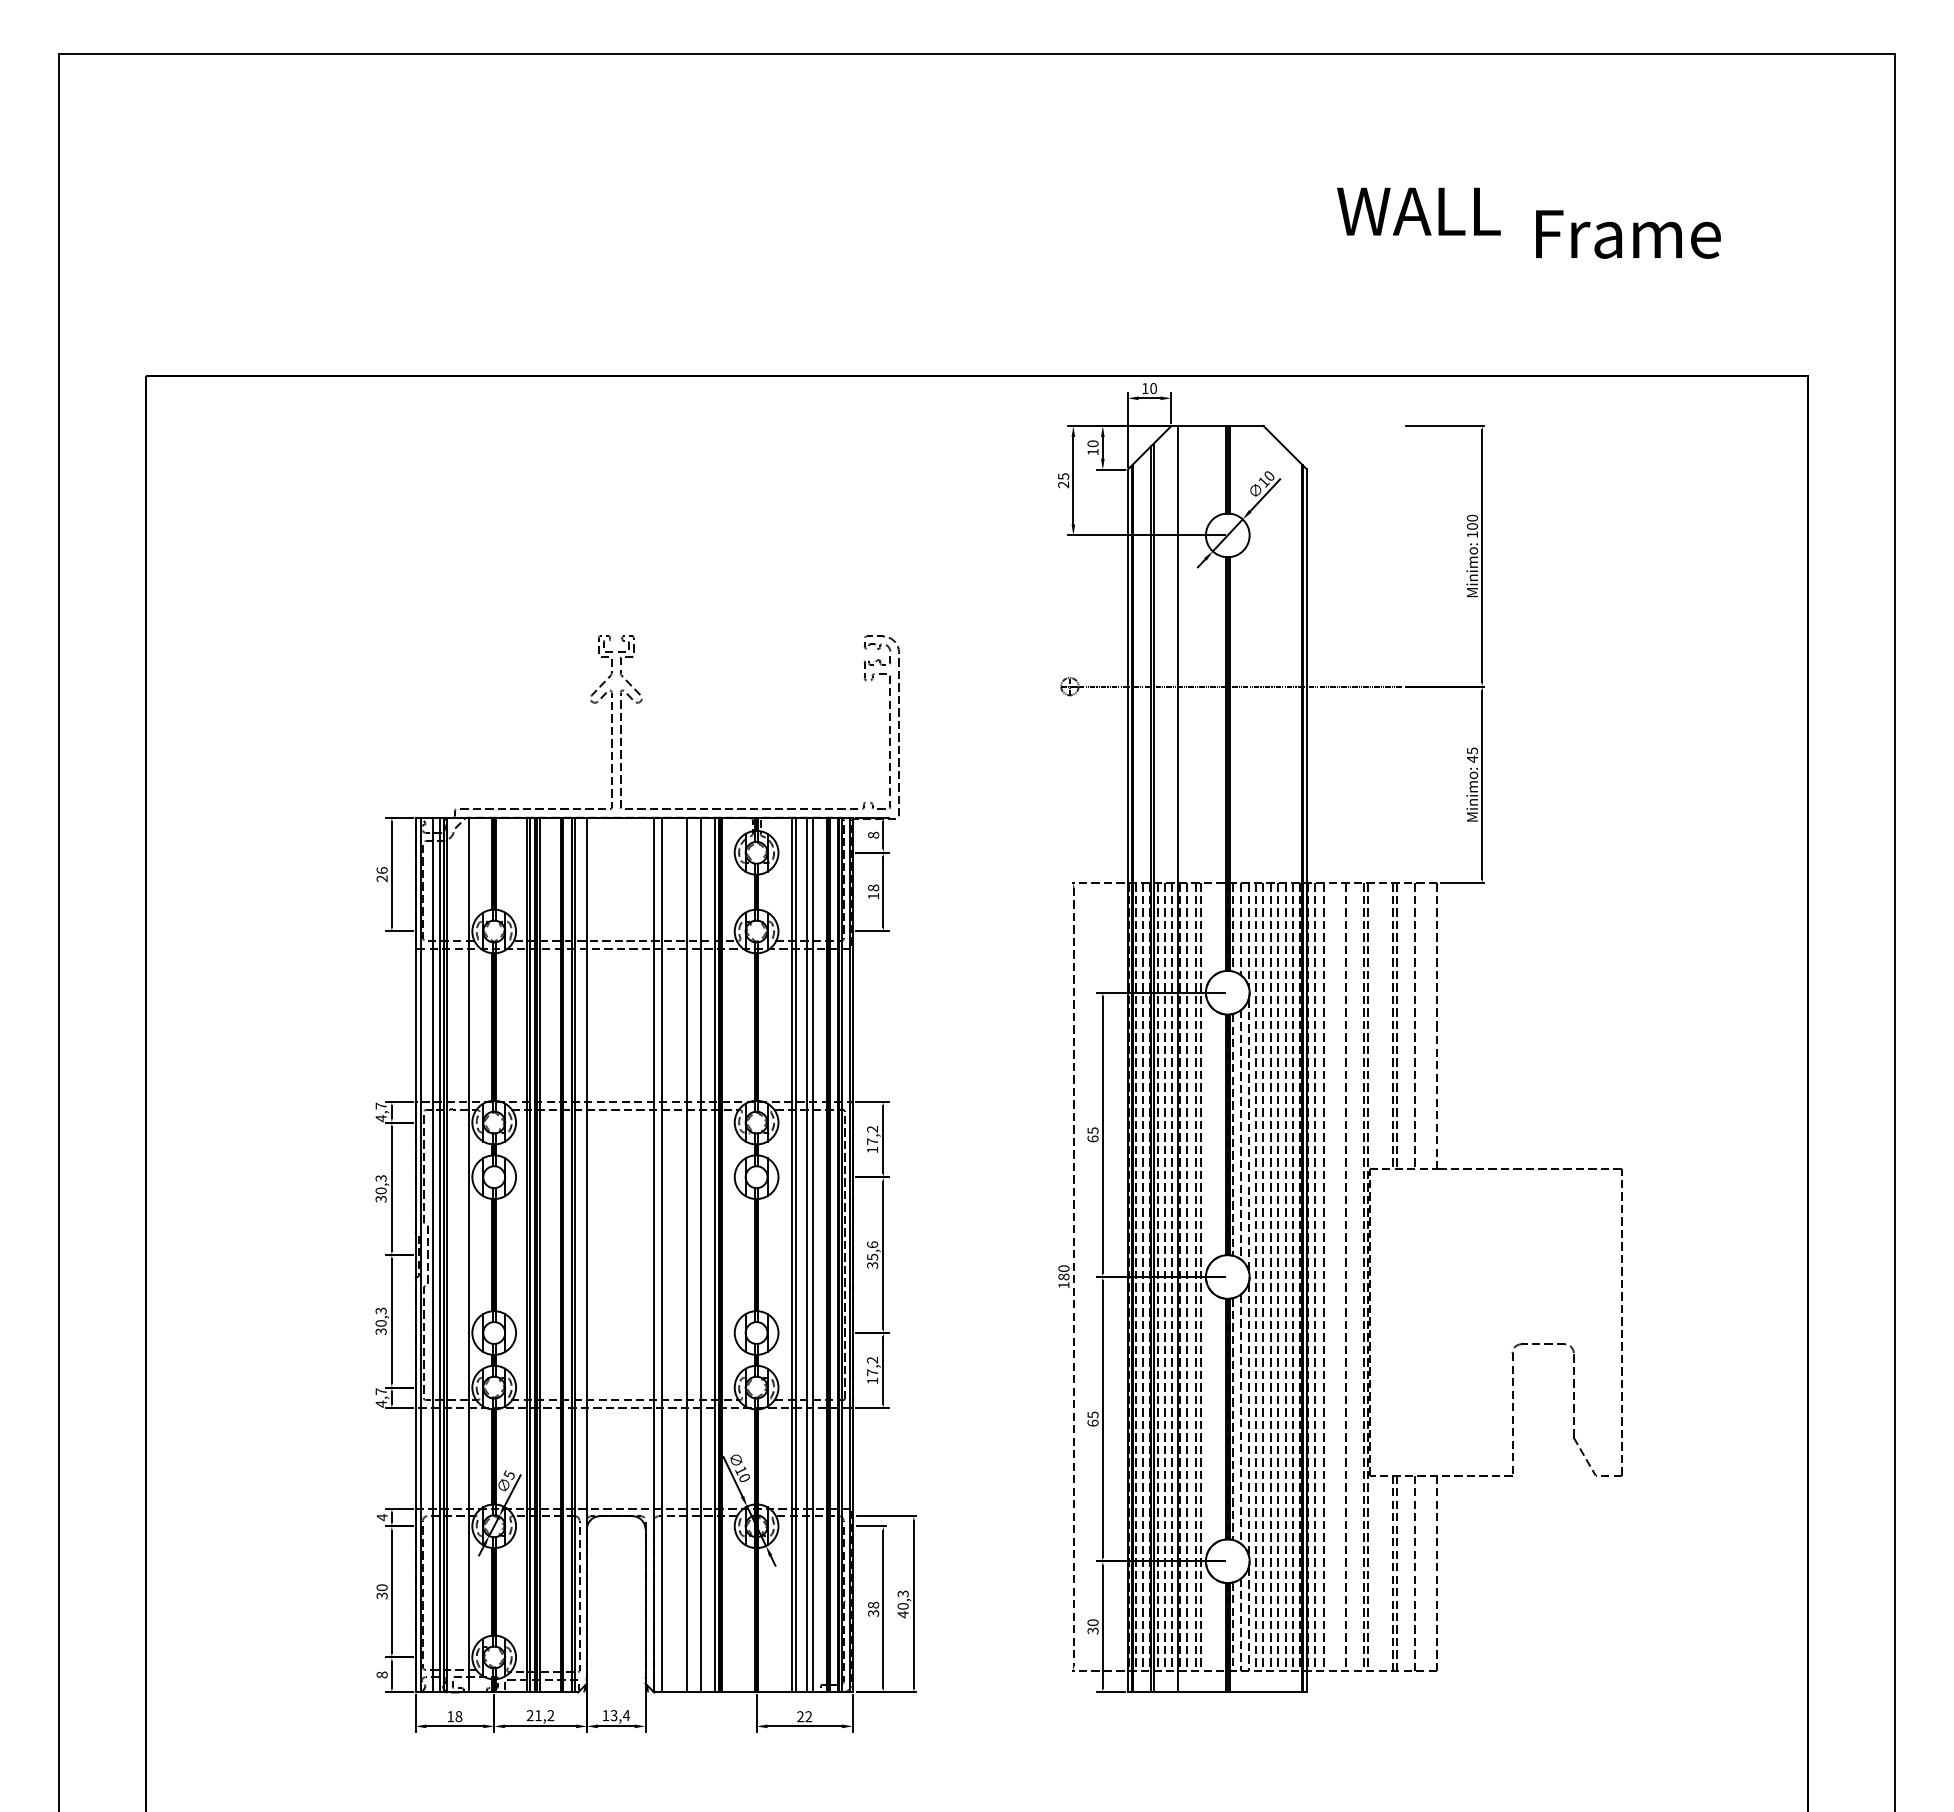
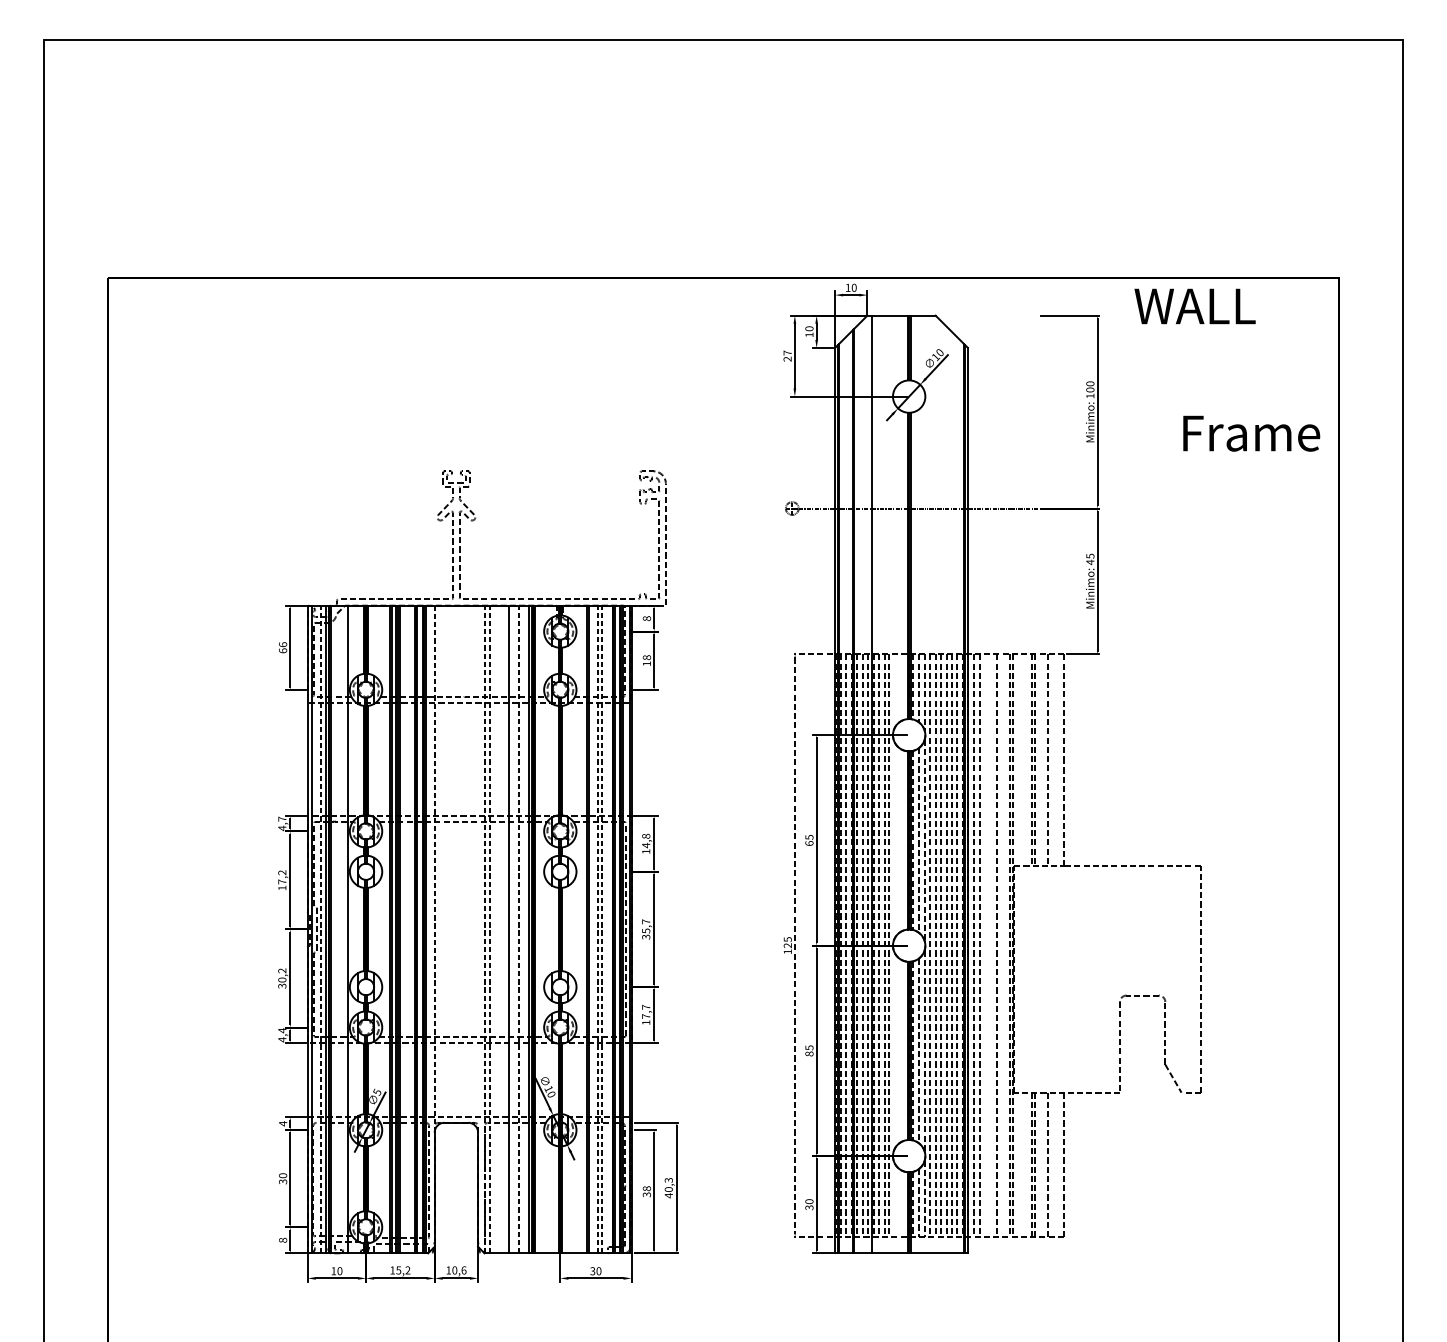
text: (1418, 211) -> (1194, 306), moved
text: (1628, 234) -> (1251, 433), moved
text: (1063, 476) -> (787, 352), 25 -> 27
text: (381, 878) -> (282, 650), 26 -> 66
text: (872, 1135) -> (646, 840), 17,2 -> 14,8
line: (586, 1173) -> (434, 869), solid -> dashed
text: (380, 1188) -> (281, 880), 30,3 -> 17,2
text: (872, 1244) -> (646, 921), 35,6 -> 35,7
line: (432, 1254) -> (320, 929), solid -> dashed
line: (654, 1254) -> (484, 929), solid -> dashed
line: (661, 1254) -> (489, 929), solid -> dashed
line: (701, 1254) -> (519, 929), solid -> dashed
line: (806, 1254) -> (597, 929), solid -> dashed
line: (813, 1254) -> (602, 929), solid -> dashed
text: (1063, 1272) -> (787, 942), 180 -> 125
text: (381, 1310) -> (282, 970), 30,3 -> 30,2
text: (872, 1359) -> (646, 1006), 17,2 -> 17,7
text: (380, 1391) -> (281, 1030), 4,7 -> 4,4
text: (1092, 1422) -> (809, 1053), 65 -> 85
text: (533, 1715) -> (395, 1270), 21,2 -> 15,2
text: (620, 1715) -> (459, 1270), 13,4 -> 10,6
text: (458, 1716) -> (339, 1271), 18 -> 10
text: (804, 1716) -> (595, 1271), 22 -> 30

